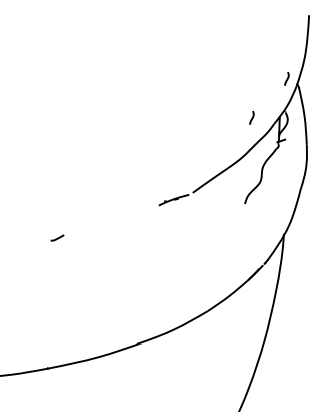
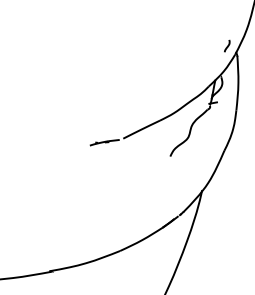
curve: (251, 117) -> (188, 76), removed

